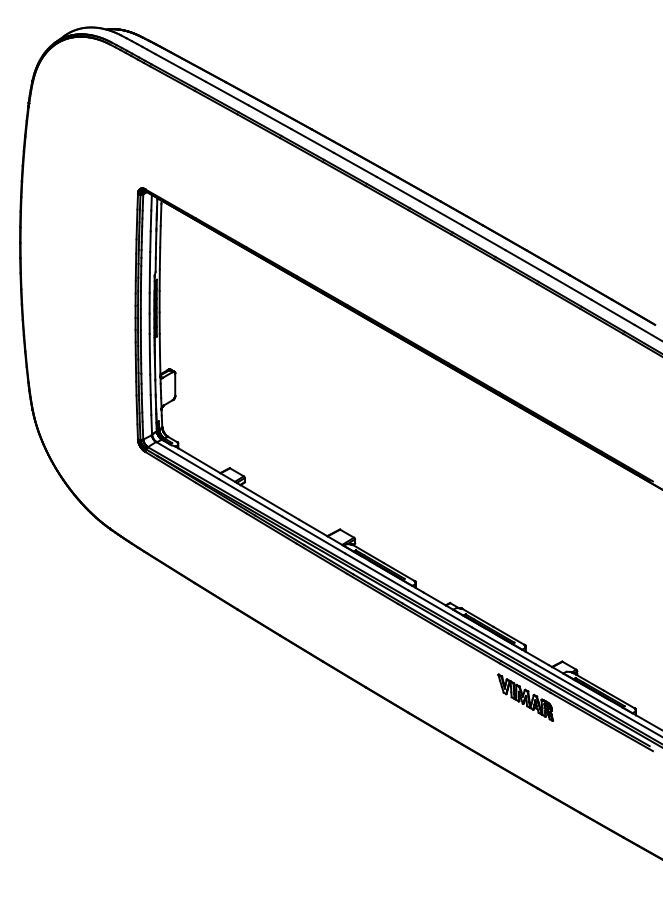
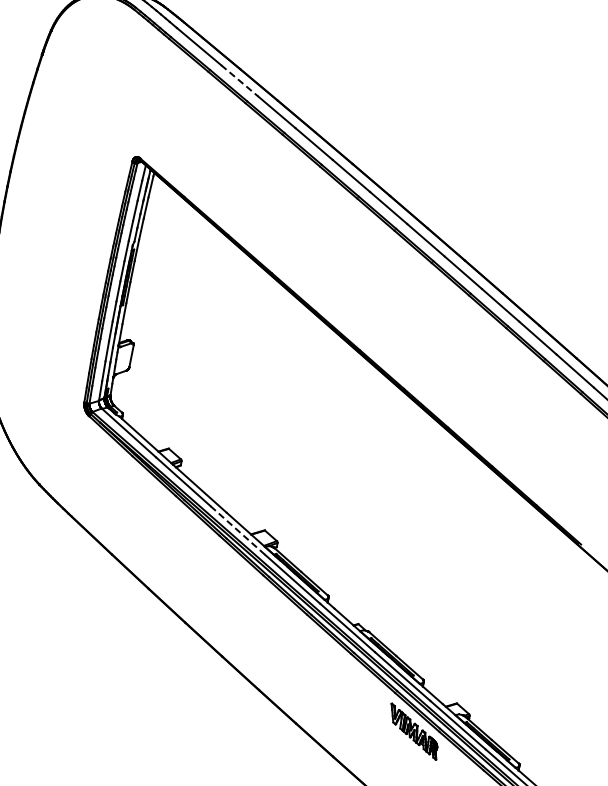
line: (227, 93) -> (239, 80), solid -> dashed
line: (313, 534) -> (237, 530), solid -> dashed

